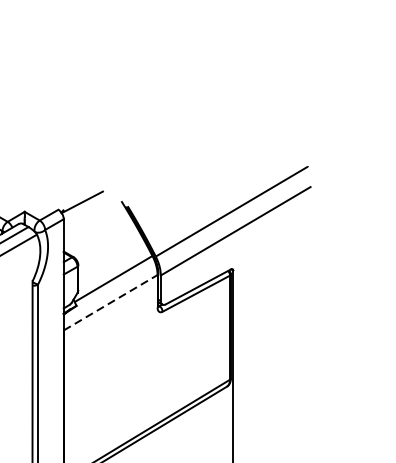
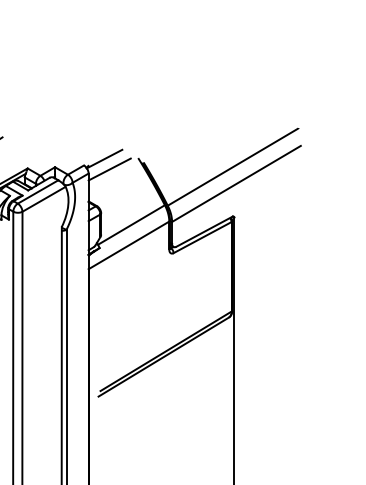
line: (88, 214) -> (109, 169), added
line: (110, 302) -> (128, 245), dashed -> solid

